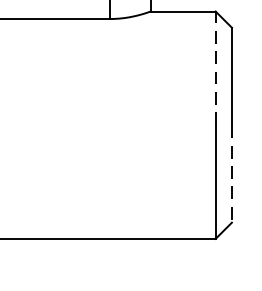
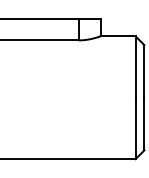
line: (215, 69) -> (135, 67), dashed -> solid
line: (232, 174) -> (144, 124), dashed -> solid

